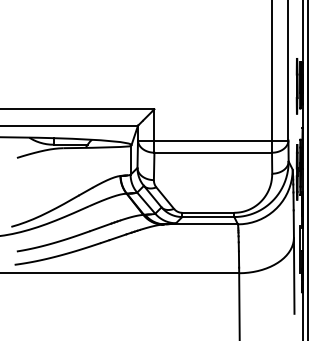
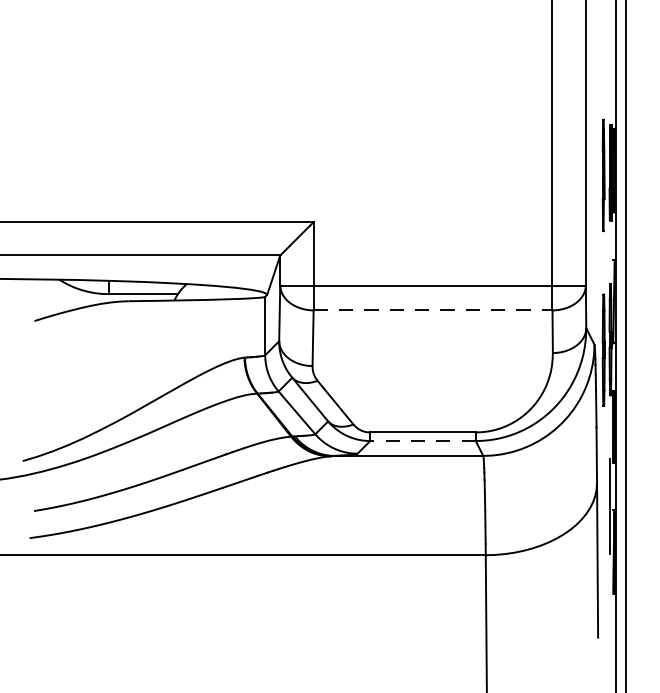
line: (213, 152) -> (433, 309), solid -> dashed
line: (208, 217) -> (423, 441), solid -> dashed

